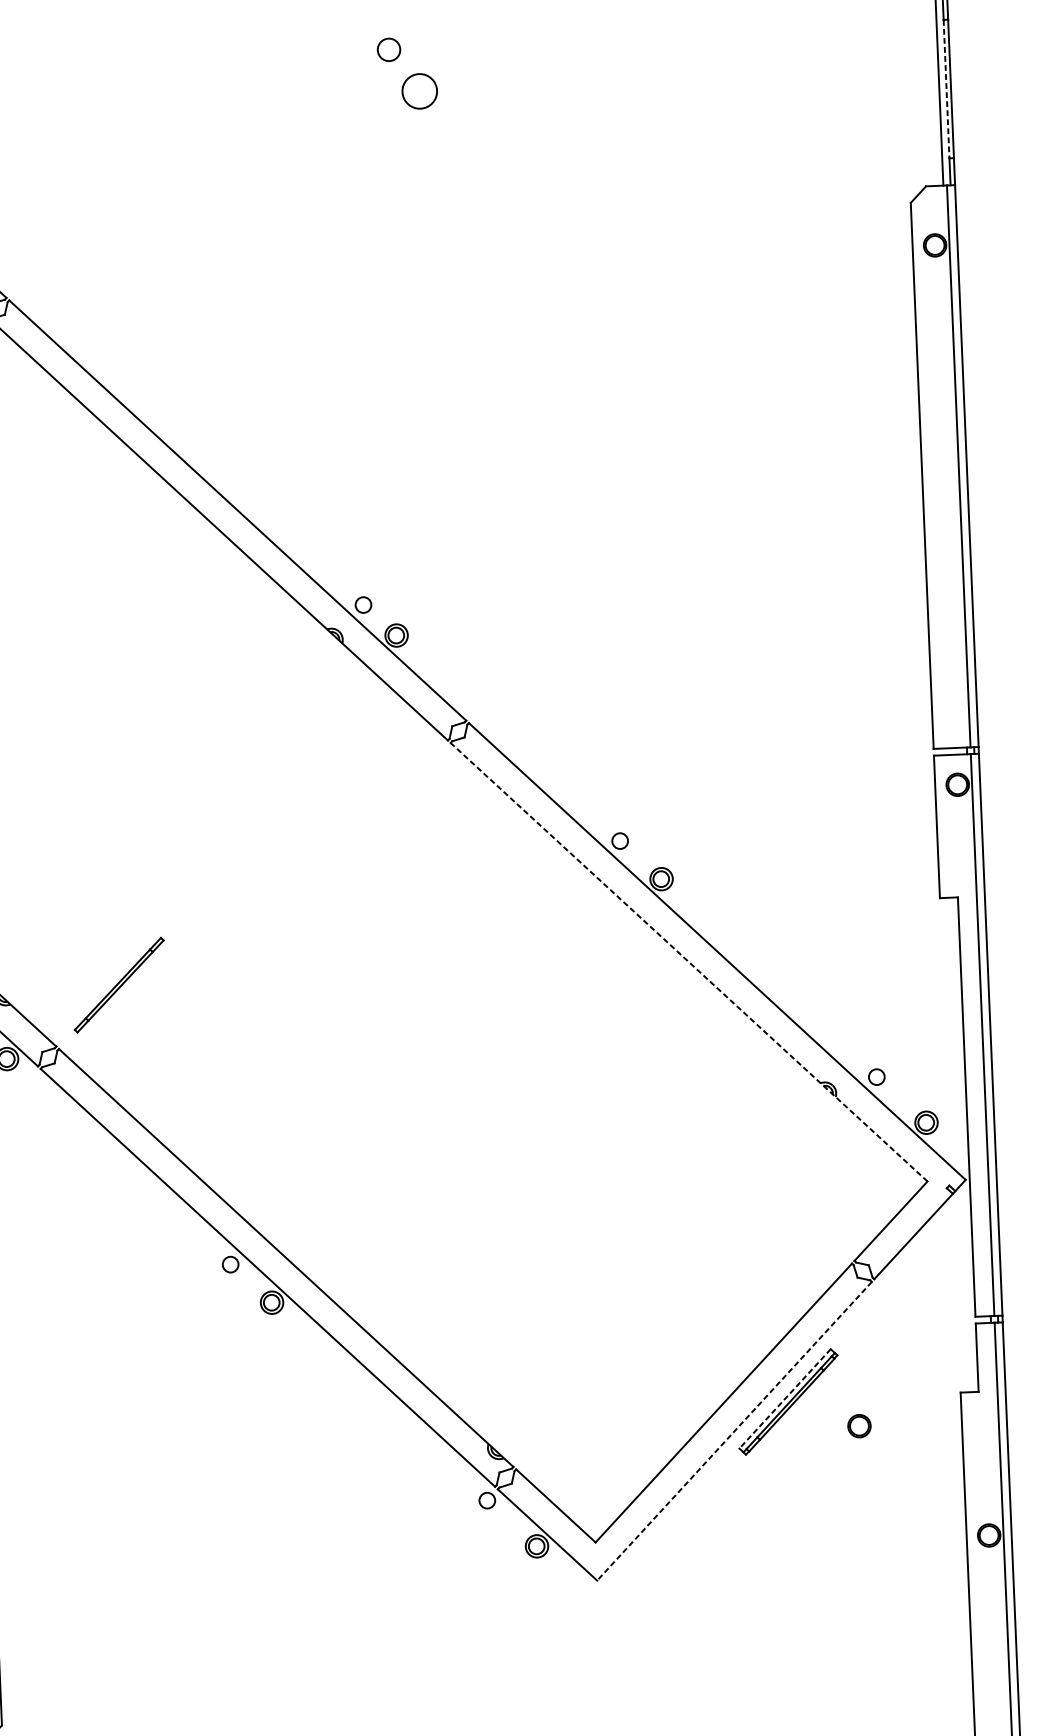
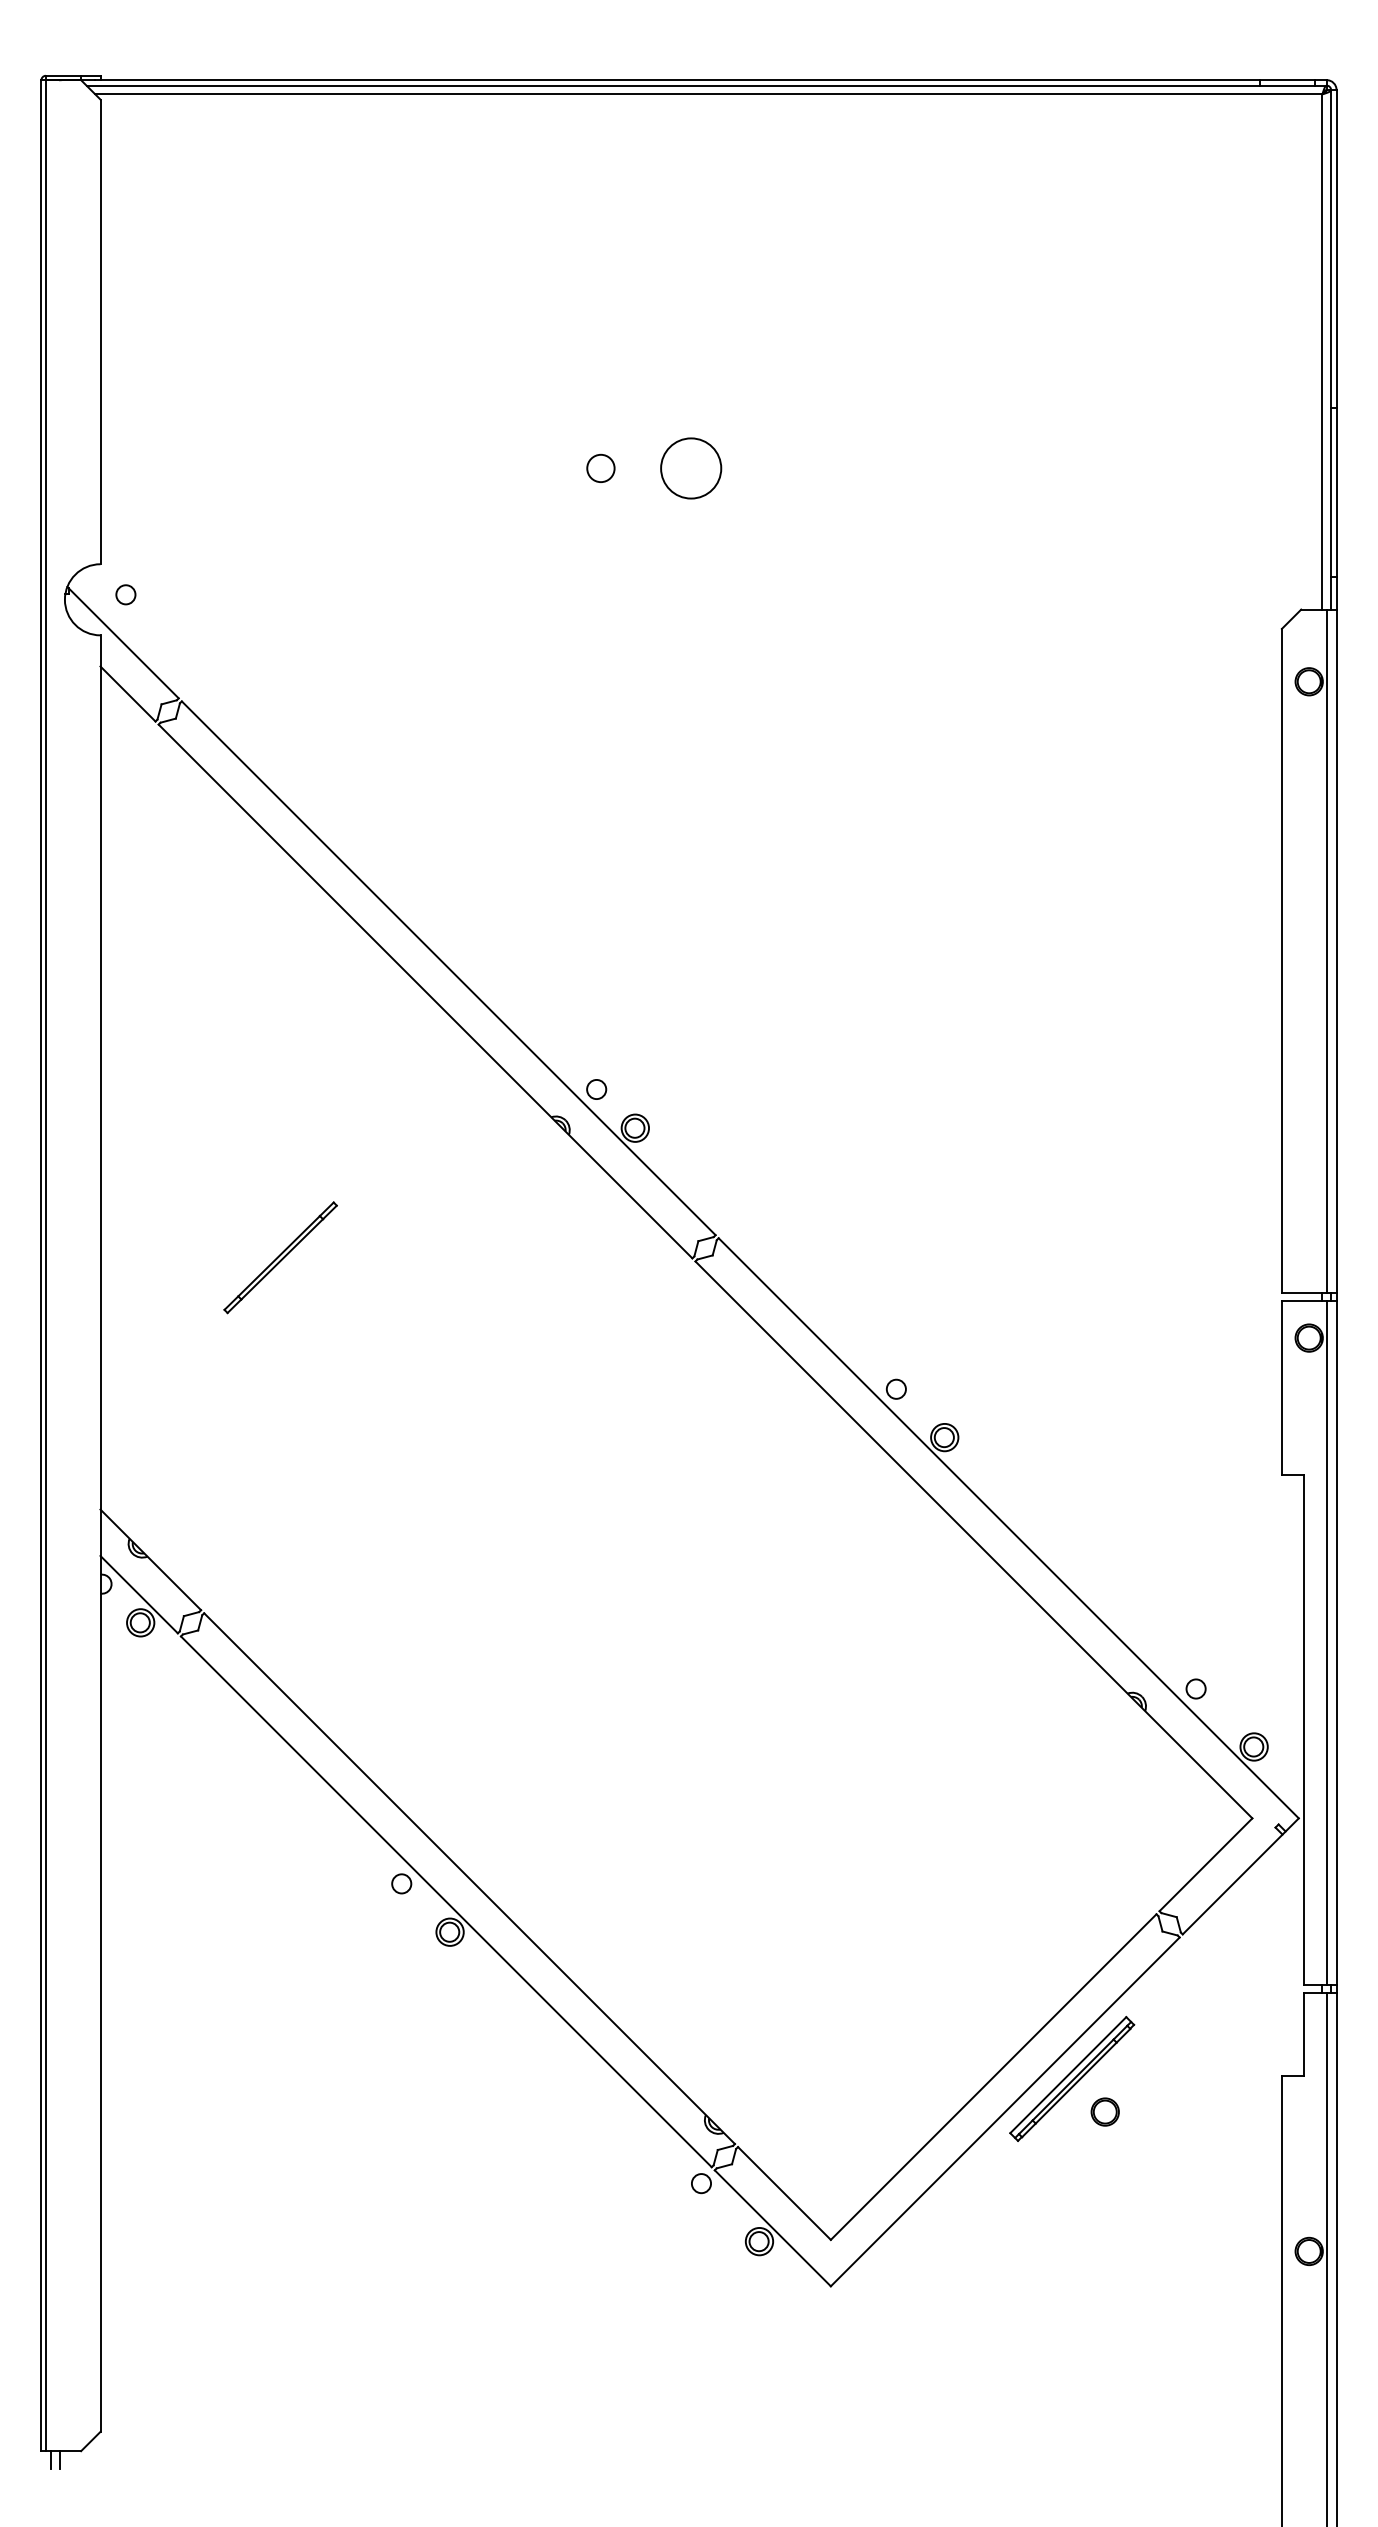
circle: (388, 49) -> (600, 467), moved
line: (946, 89) -> (1331, 493), dashed -> solid
circle: (420, 91) -> (691, 468), size x1.43
line: (688, 961) -> (973, 1539), dashed -> solid
part: (119, 984) -> (280, 1257), moved
line: (784, 1399) -> (1067, 2075), dashed -> solid
part: (858, 1425) -> (1104, 2111), moved
line: (734, 1430) -> (1005, 2111), dashed -> solid

